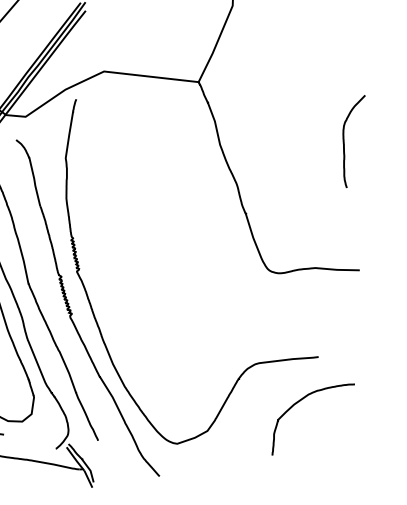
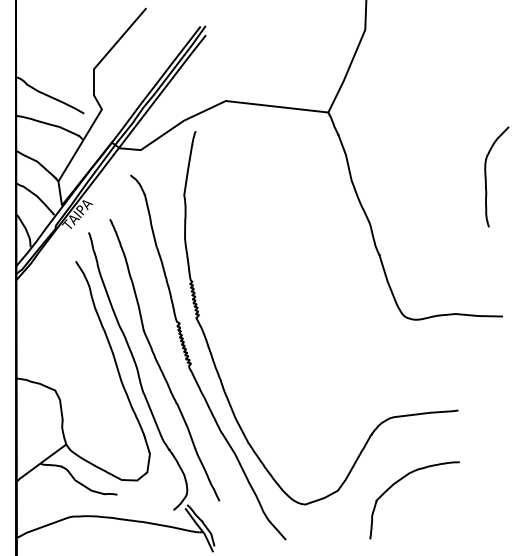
curve: (302, 400) -> (402, 479), moved

